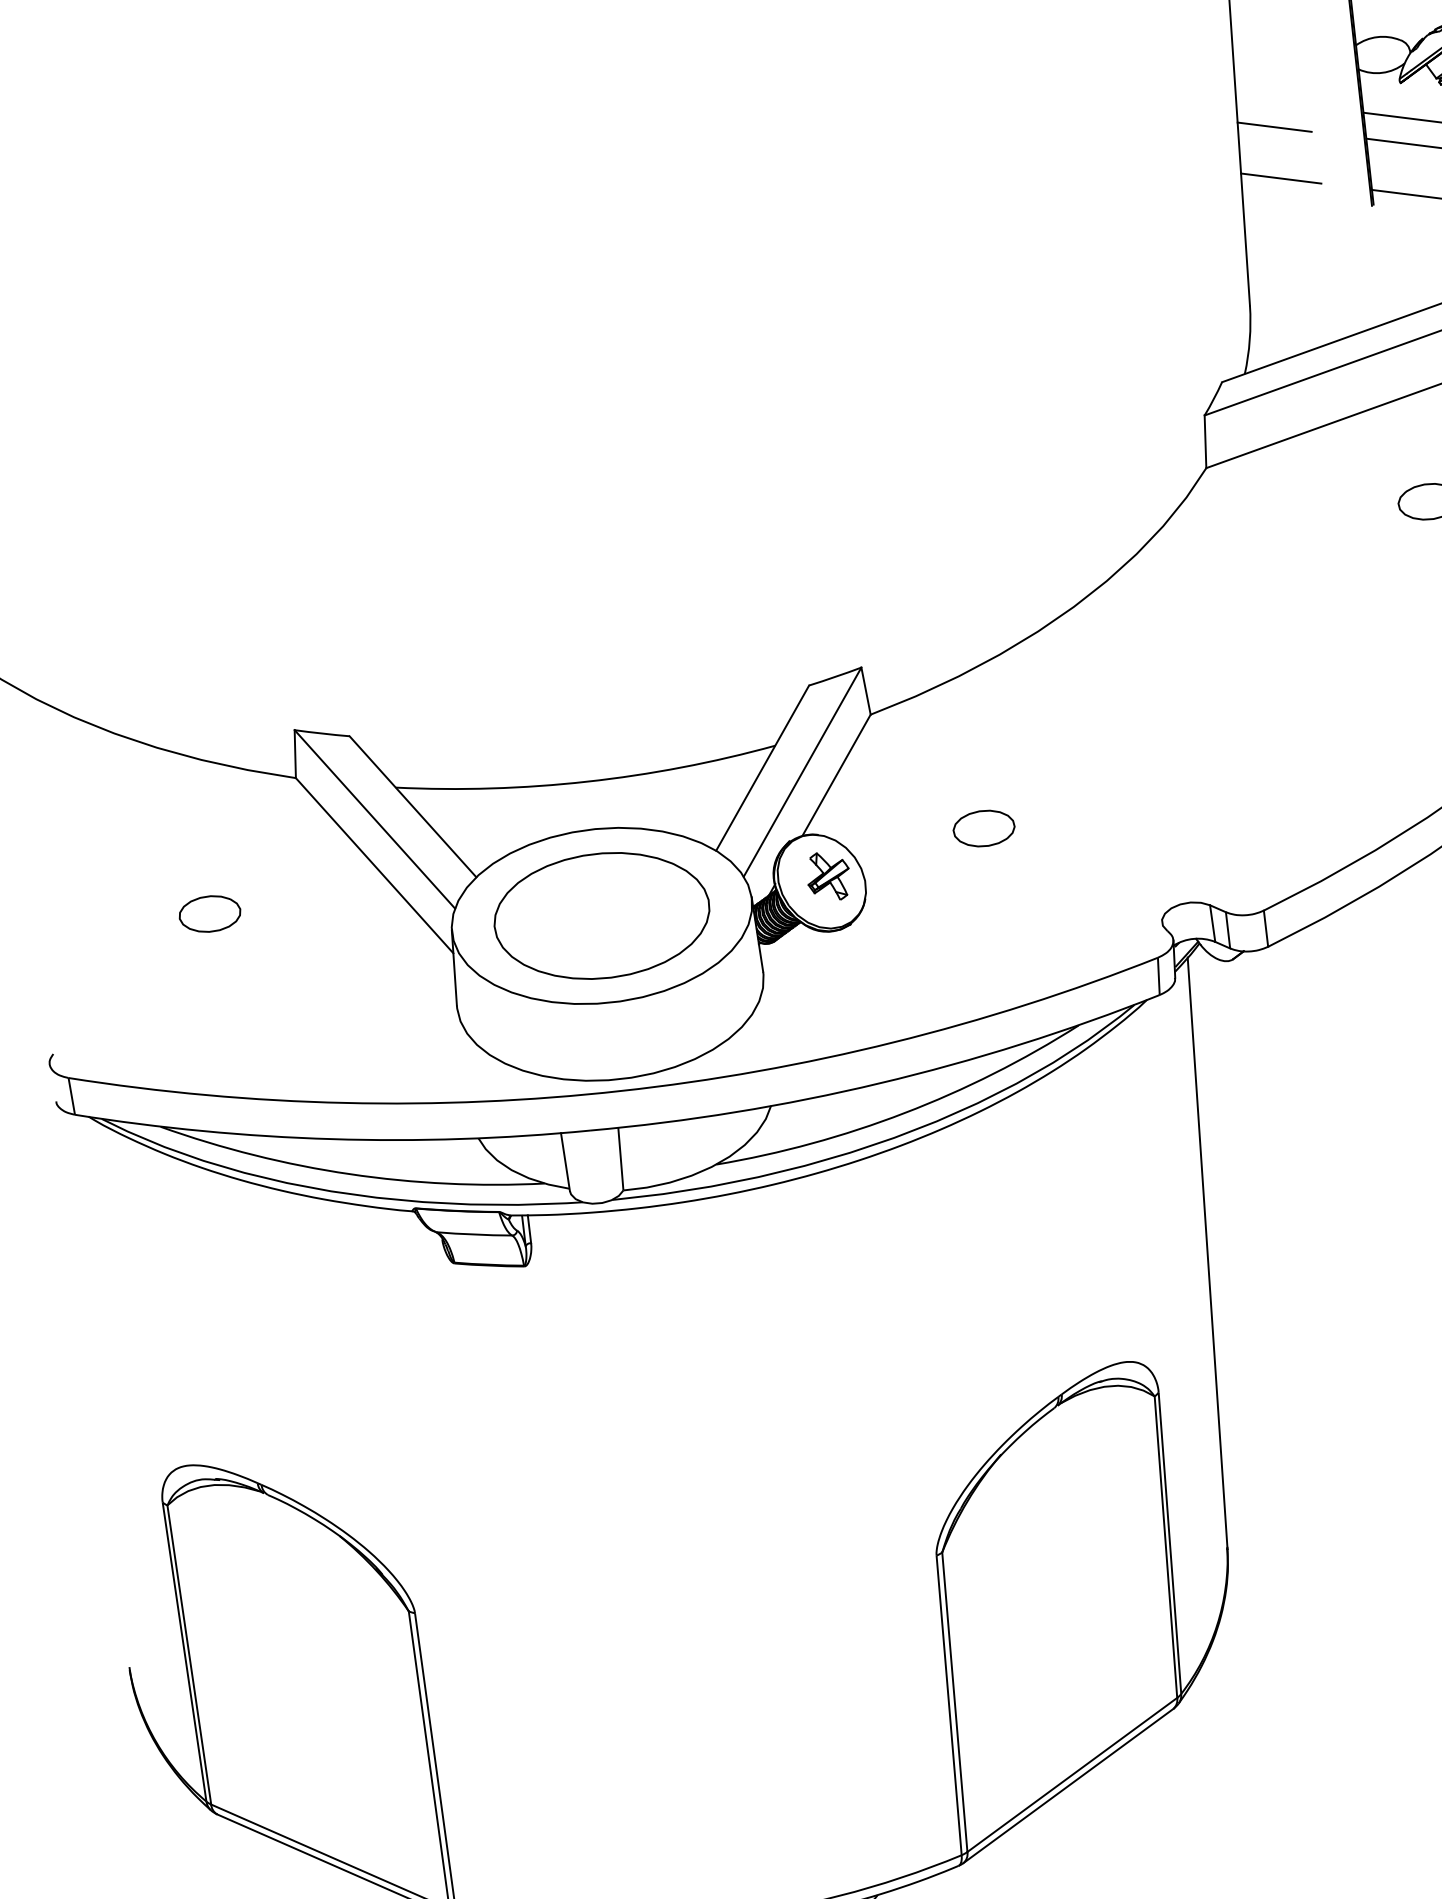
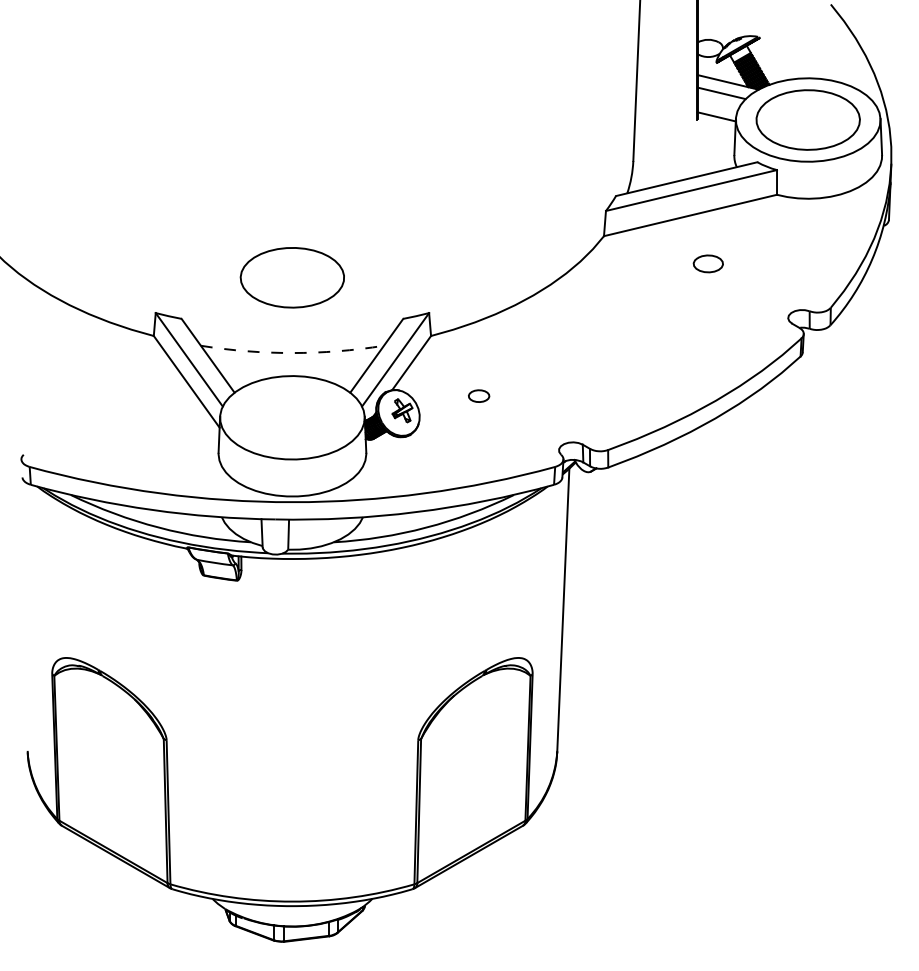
line: (1274, 127) -> (654, 77), removed
line: (1280, 177) -> (654, 101), removed
arc: (587, 782) -> (292, 353), solid -> dashed
part: (982, 827) -> (478, 395), size x0.7
part: (209, 912) -> (105, 395), removed
part: (599, 915) -> (291, 277), moved

